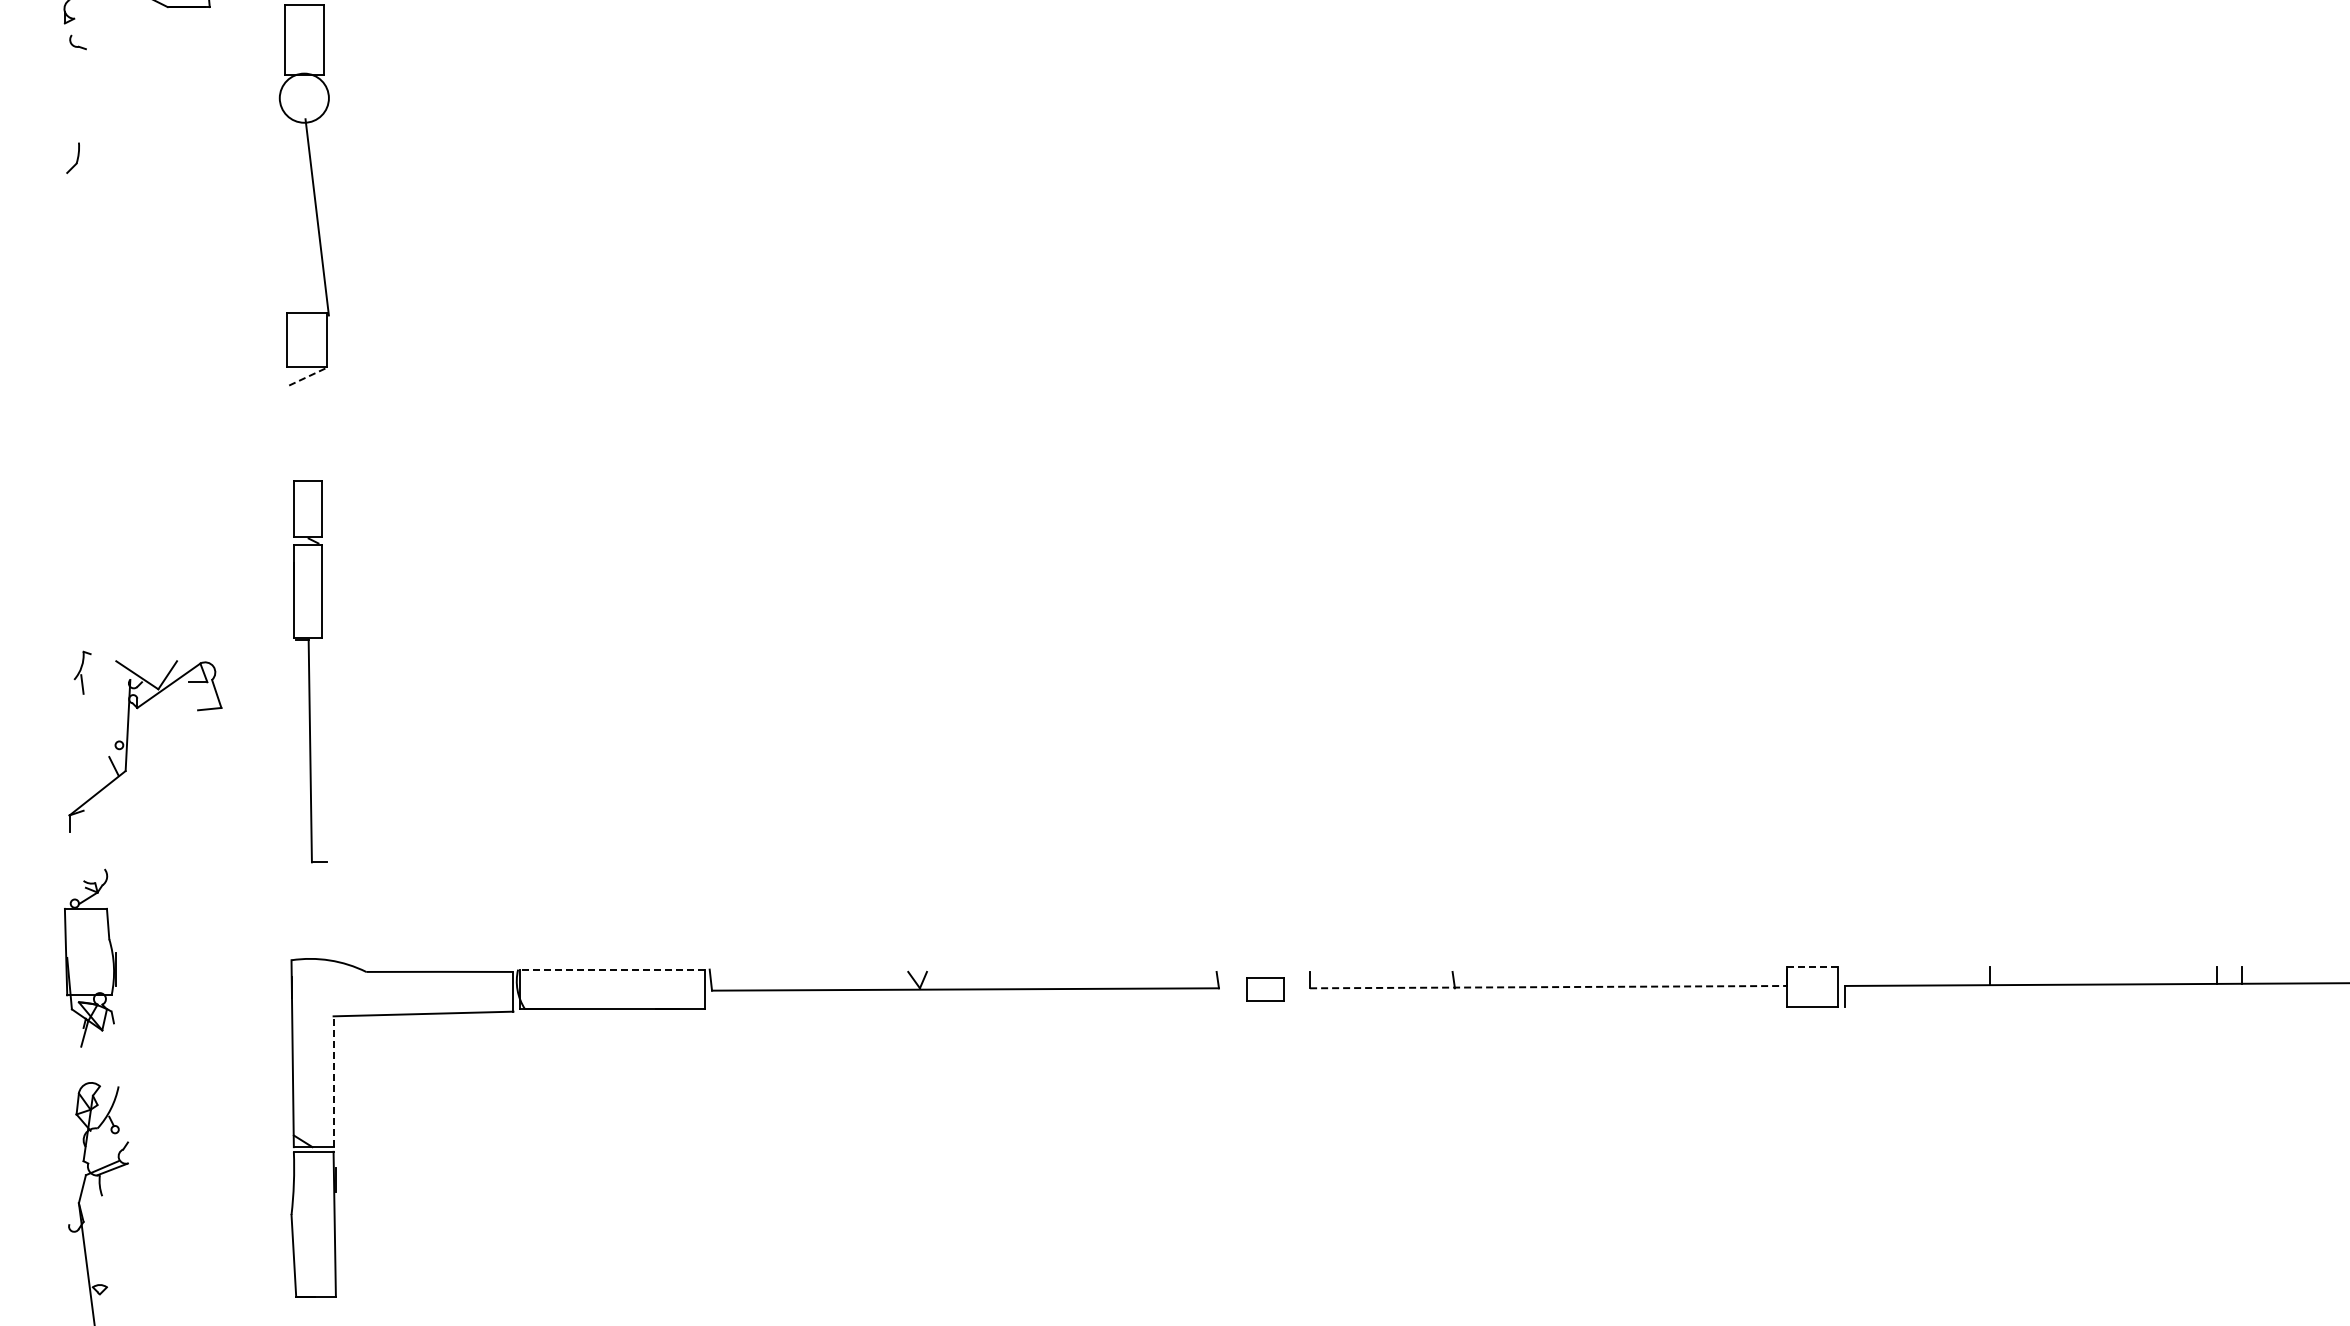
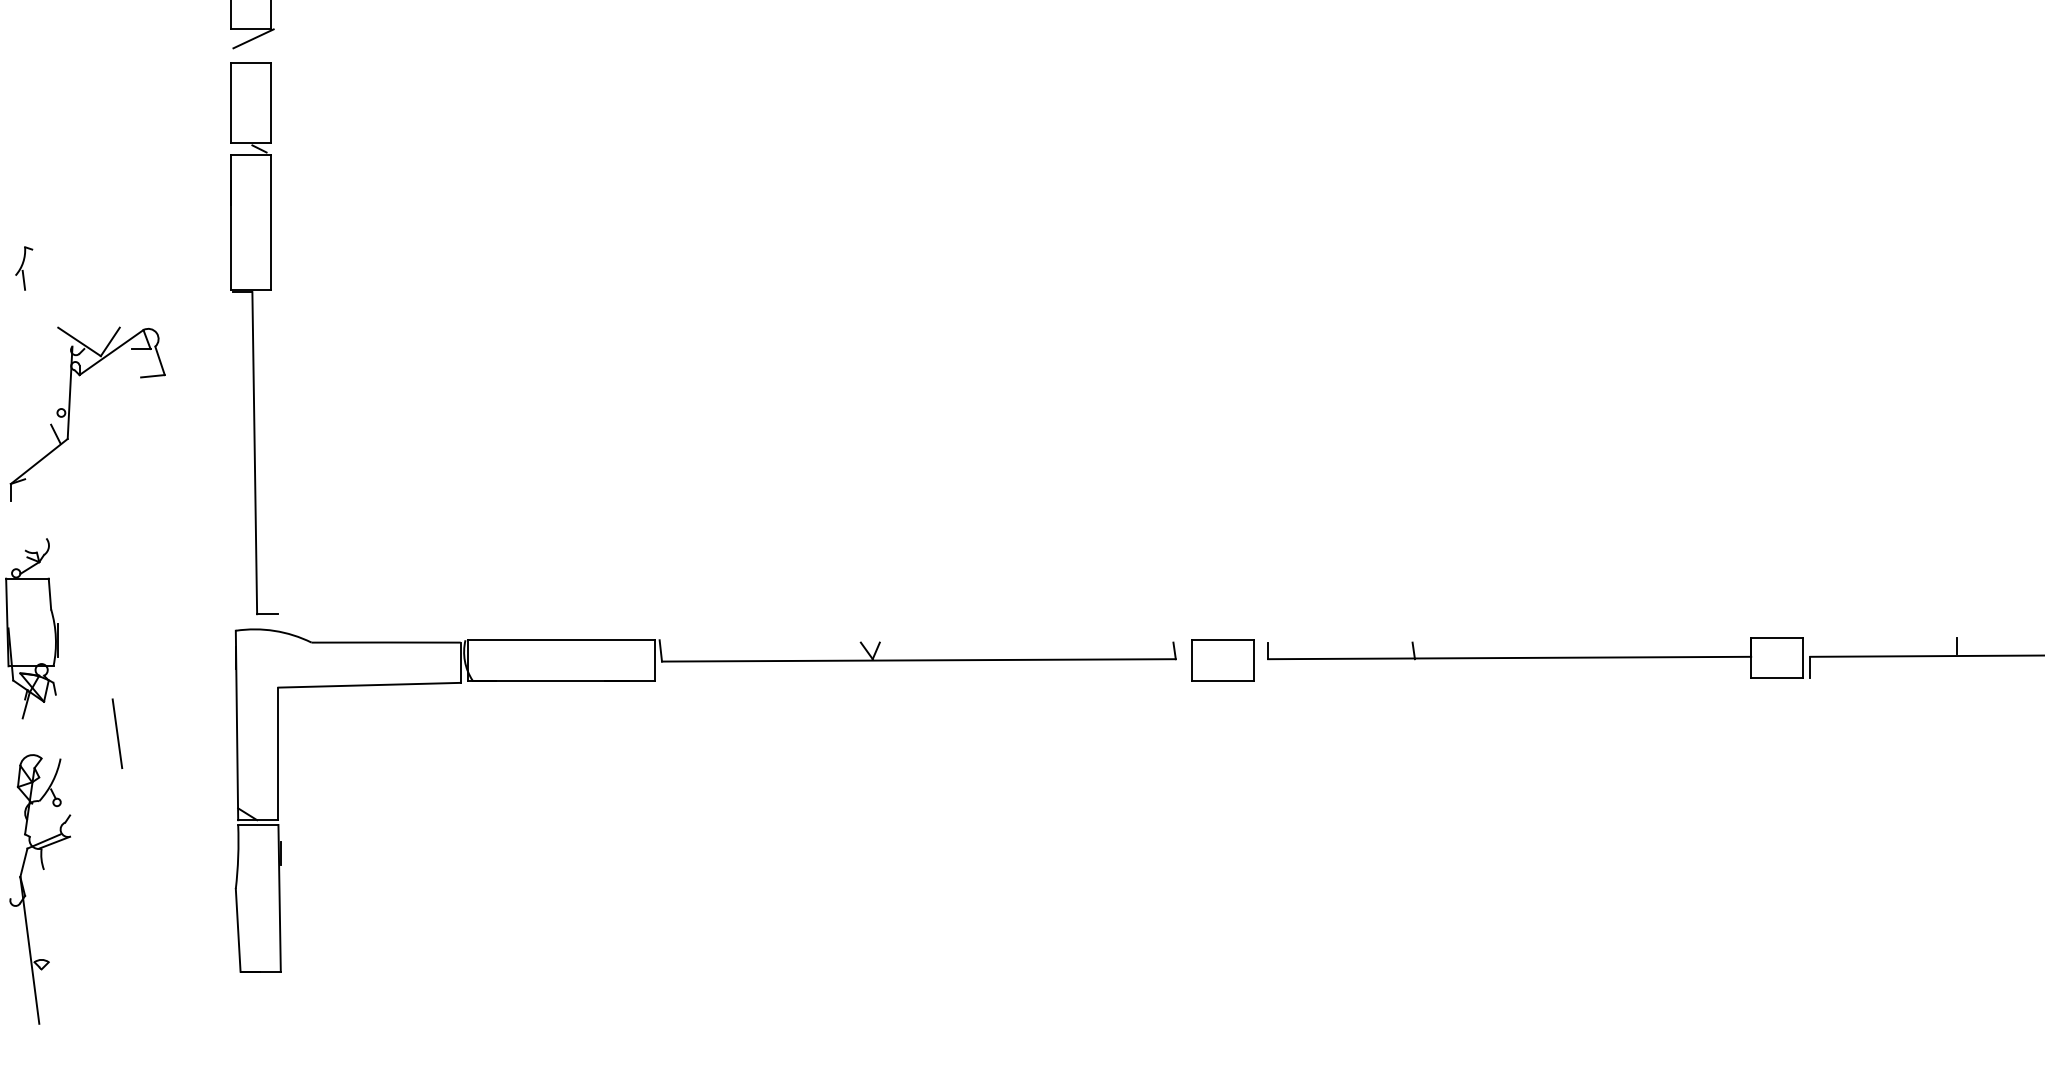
line: (309, 376) -> (254, 39), dashed -> solid
part: (310, 671) -> (255, 338), size x1.43
part: (82, 672) -> (23, 268), moved
line: (1812, 967) -> (1777, 638), dashed -> solid
line: (612, 969) -> (561, 640), dashed -> solid
line: (1548, 987) -> (1509, 658), dashed -> solid
part: (1265, 989) -> (1222, 660), size x1.67
line: (174, 1061) -> (117, 733), added
line: (333, 1081) -> (278, 753), dashed -> solid

